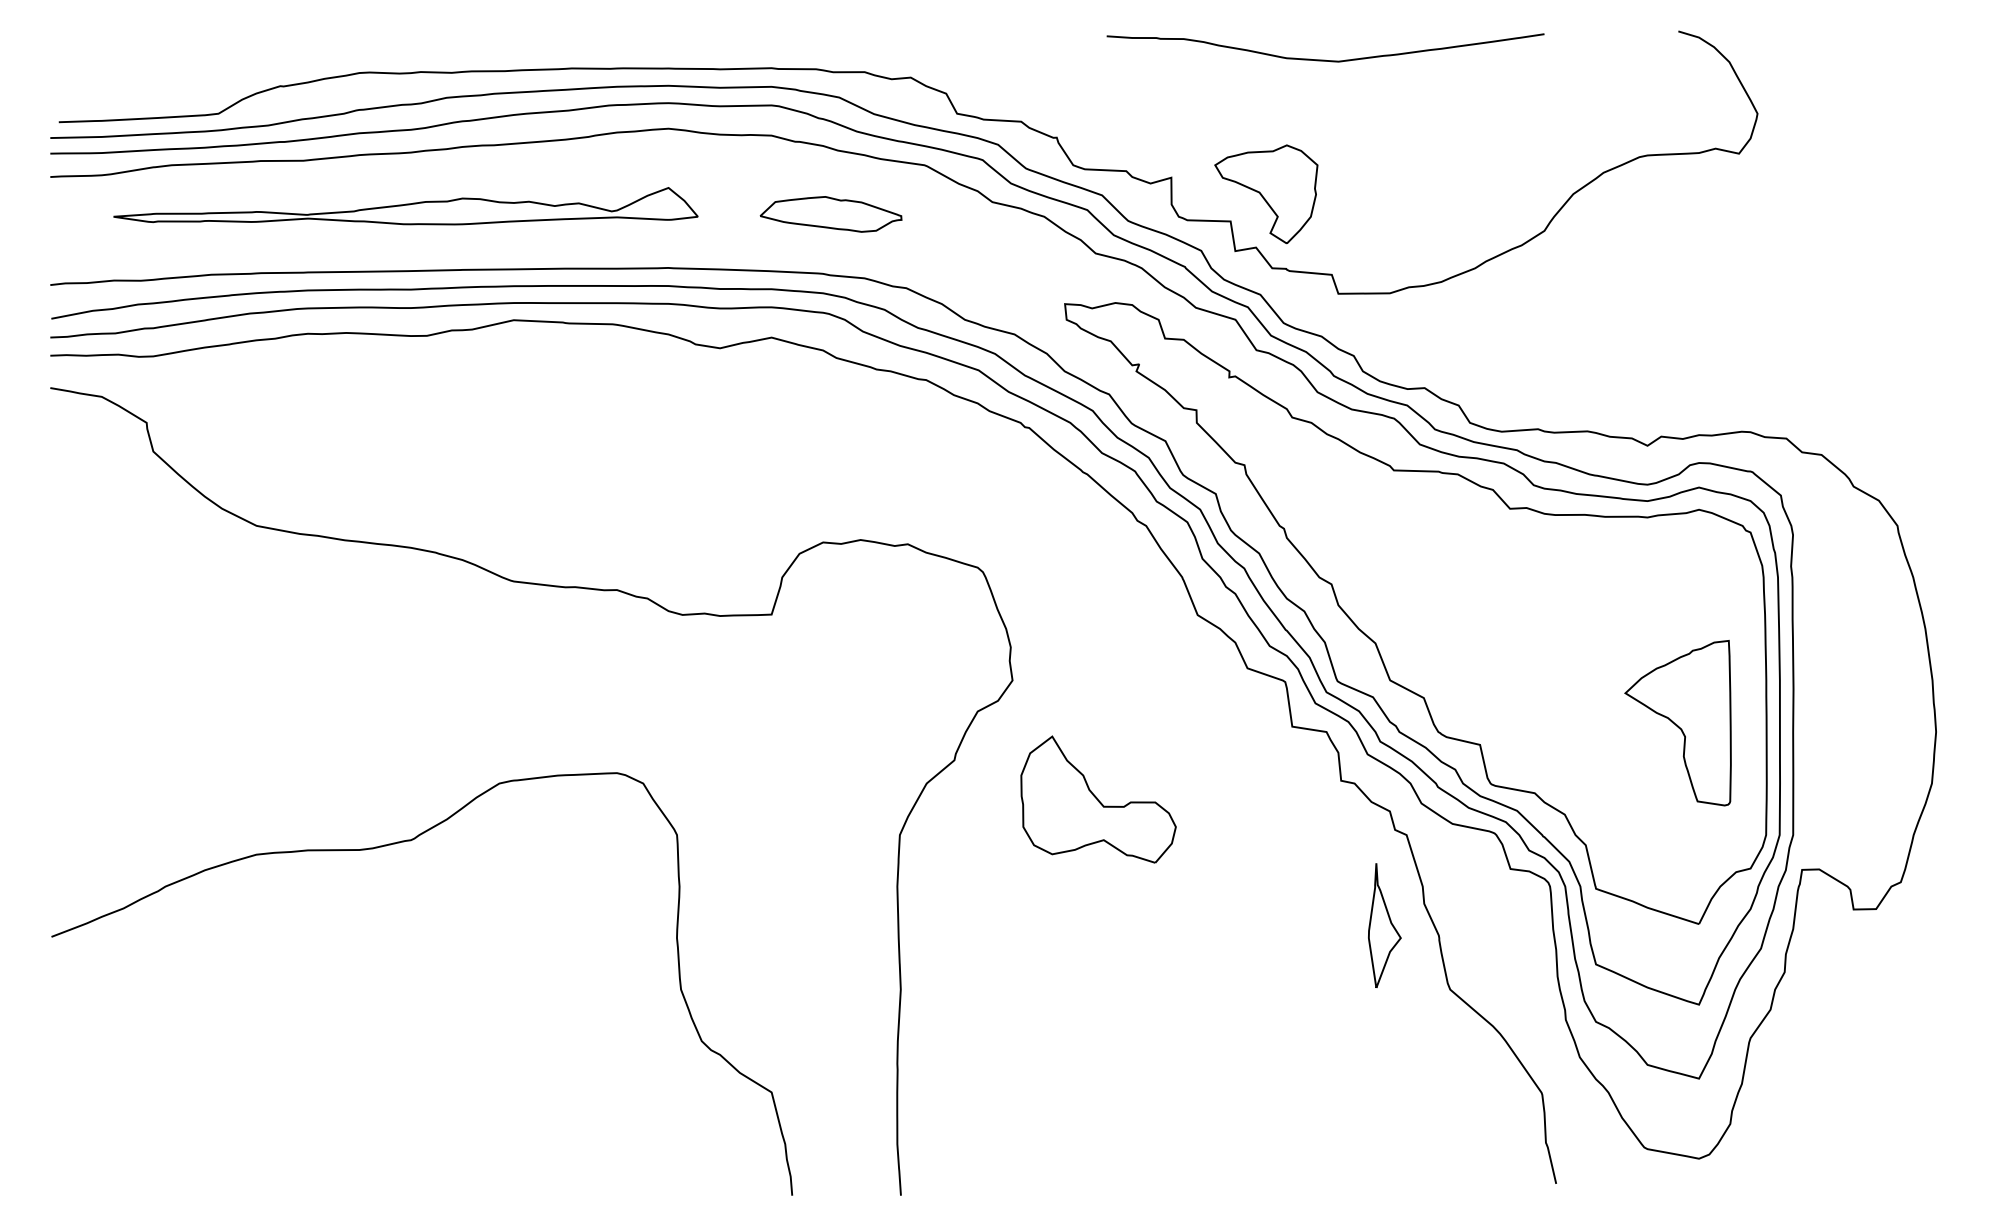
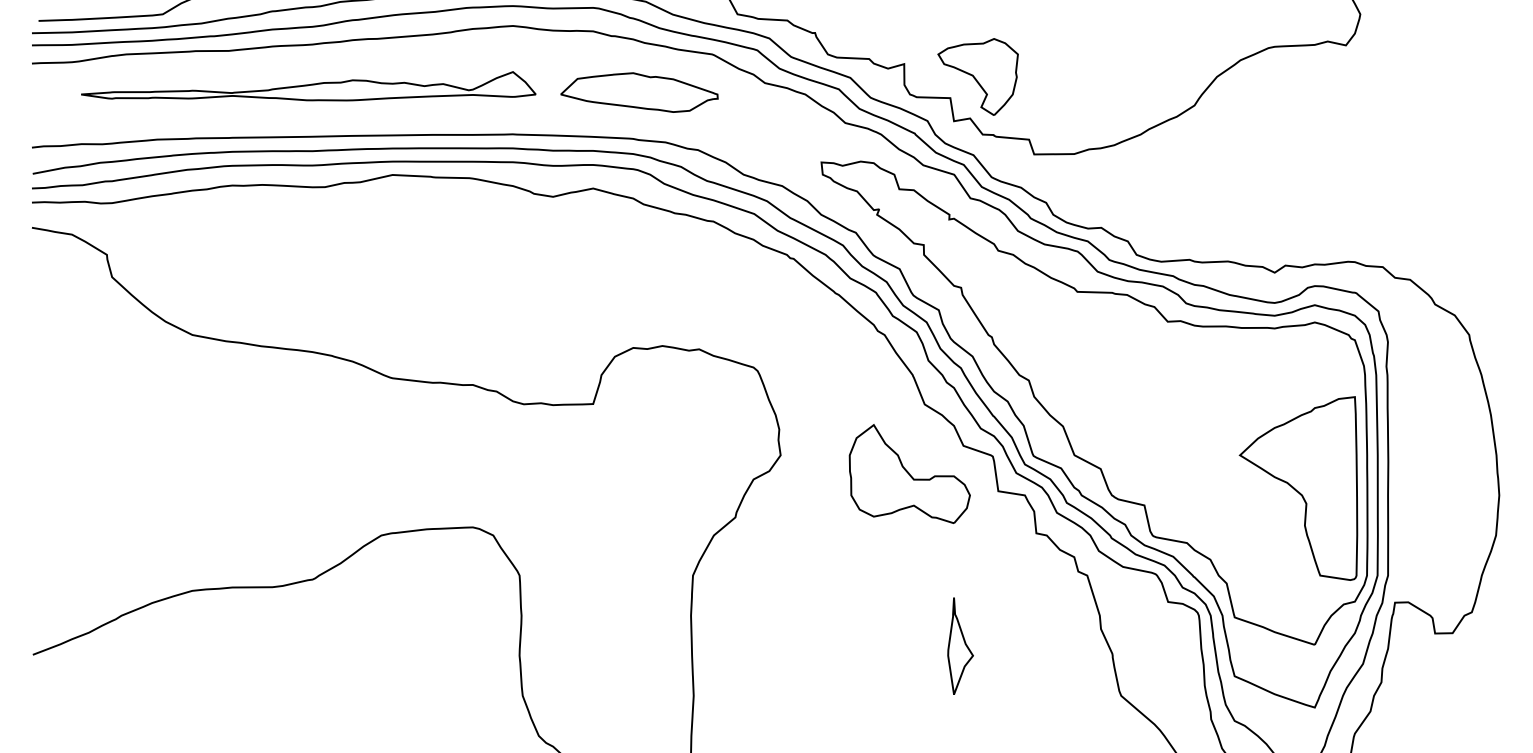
part: (830, 214) -> (639, 92), size x1.43
part: (1677, 722) -> (1298, 488), size x1.43
part: (1098, 799) -> (909, 474), moved
part: (1384, 925) -> (960, 645), moved

